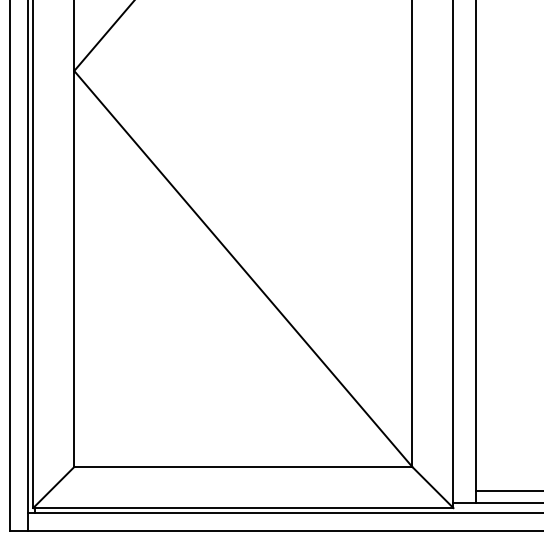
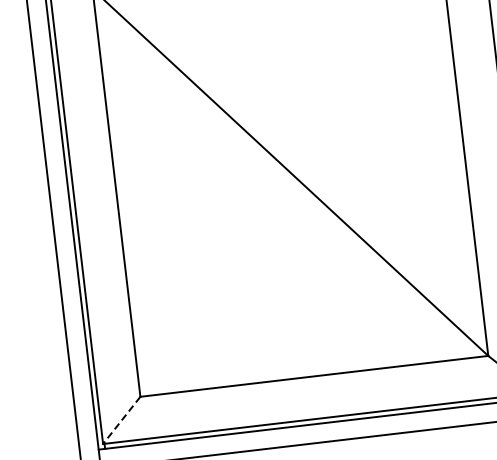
line: (53, 487) -> (121, 420), solid -> dashed

